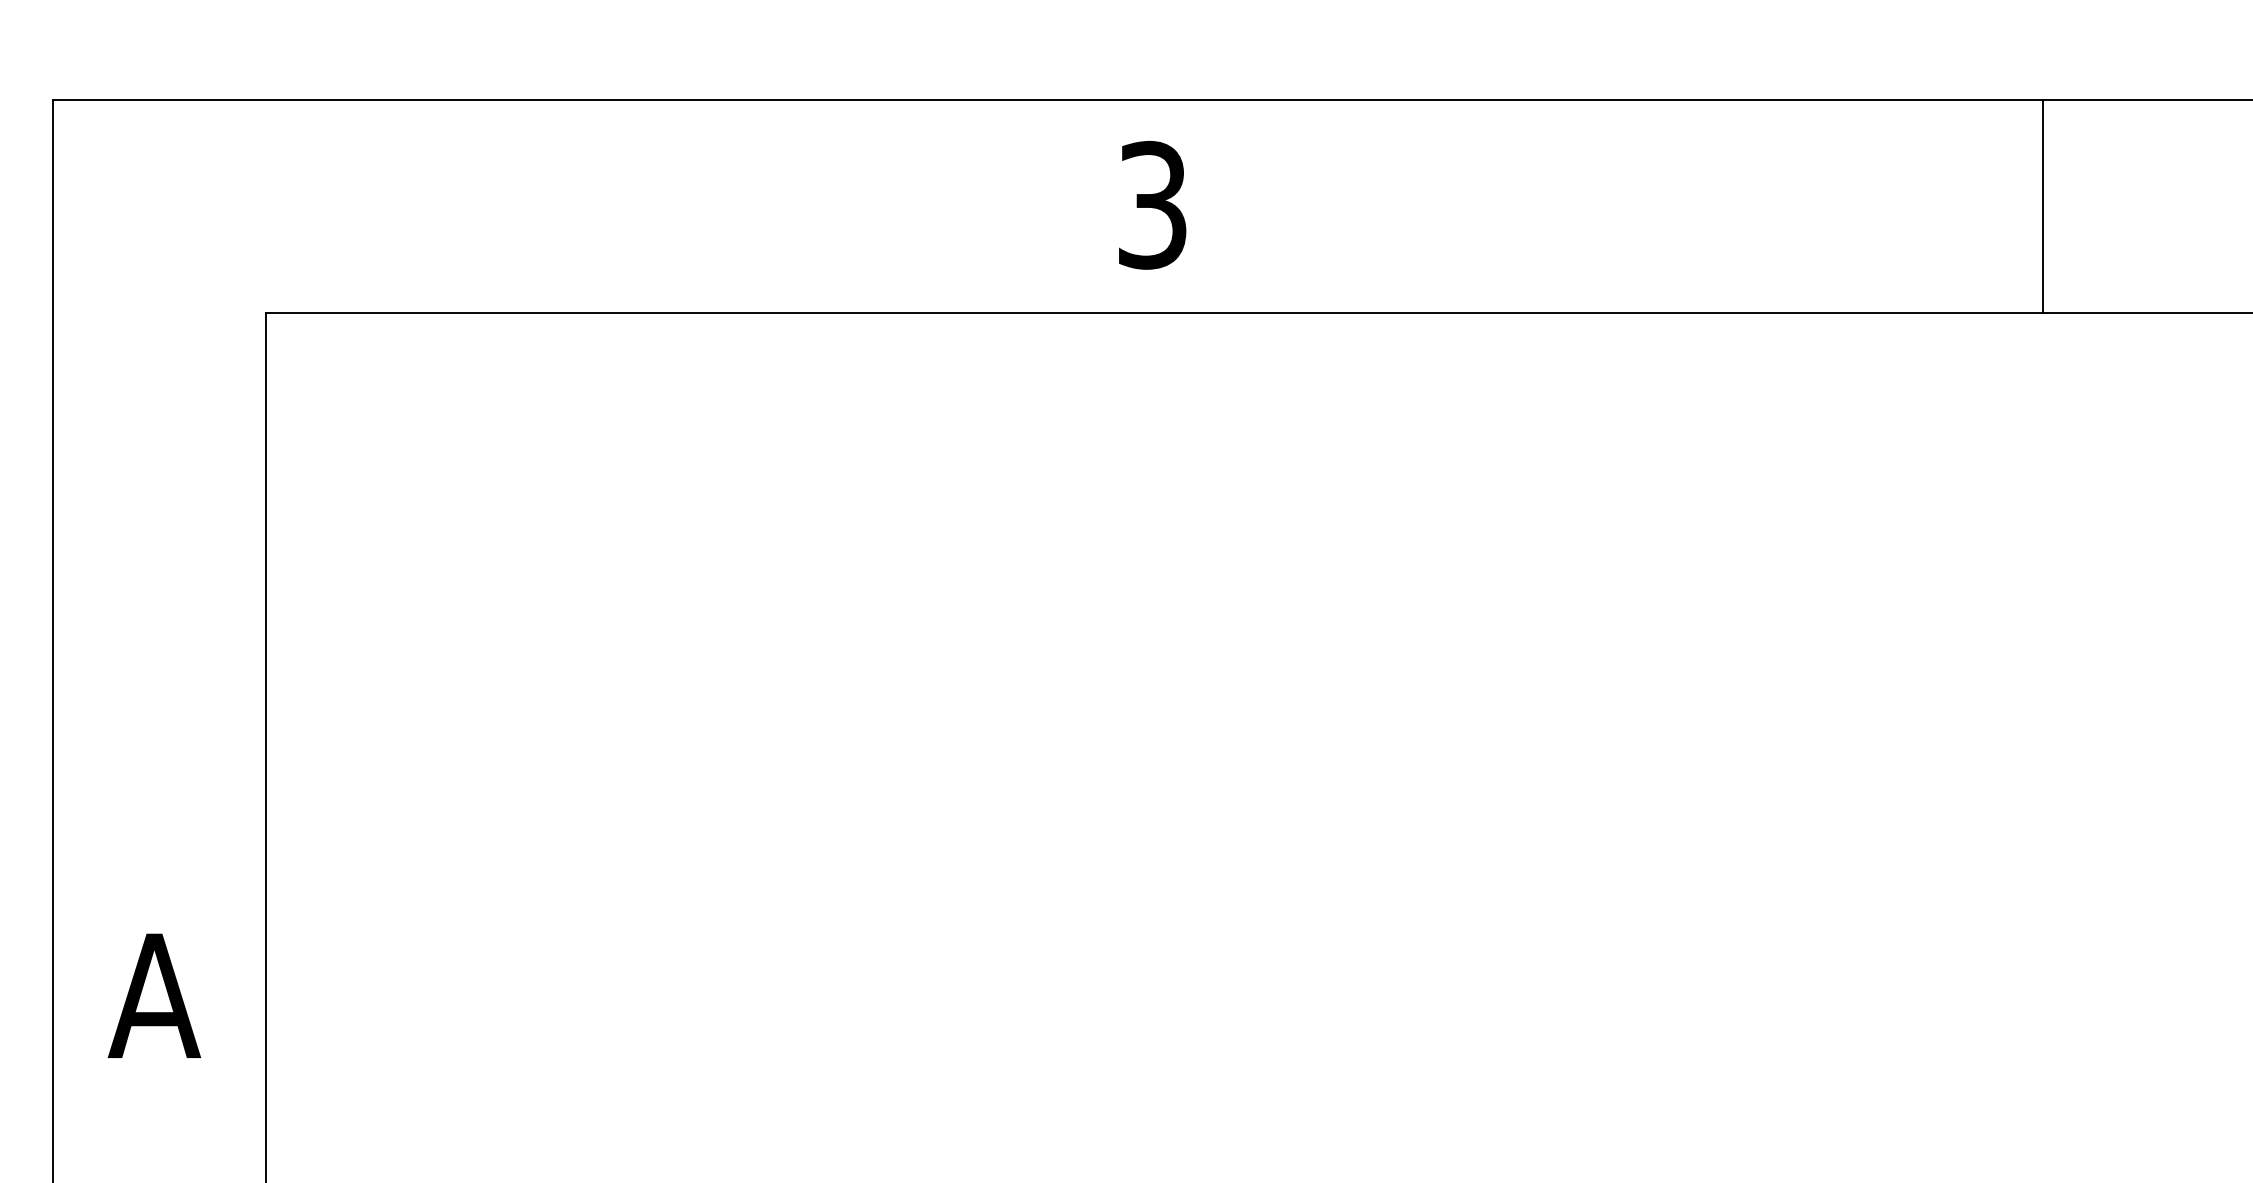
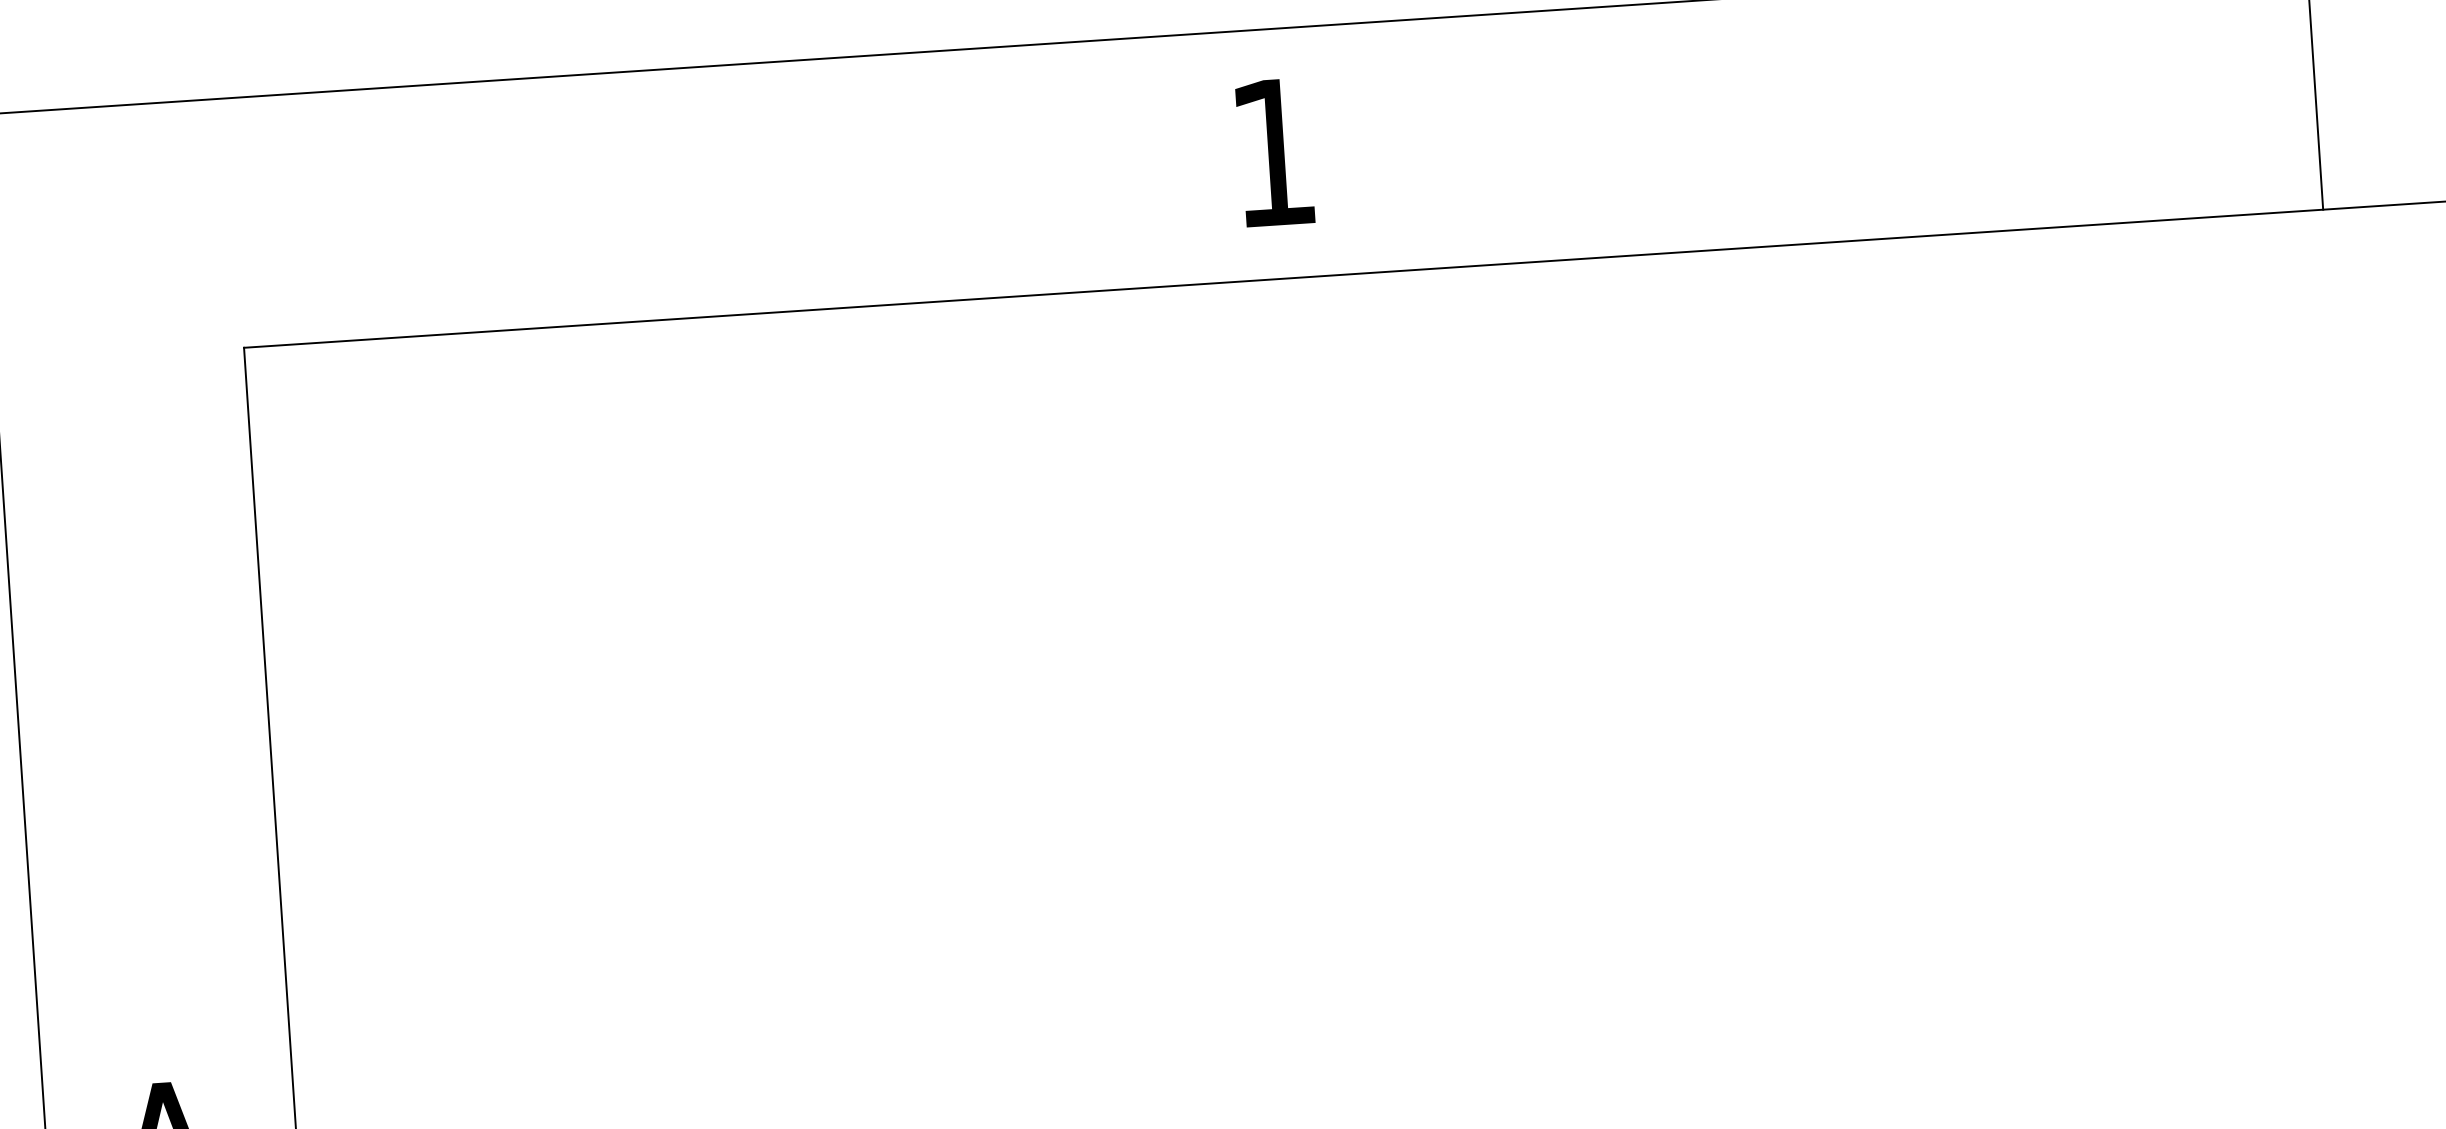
text: (1152, 204) -> (1273, 151), 3 -> 1

